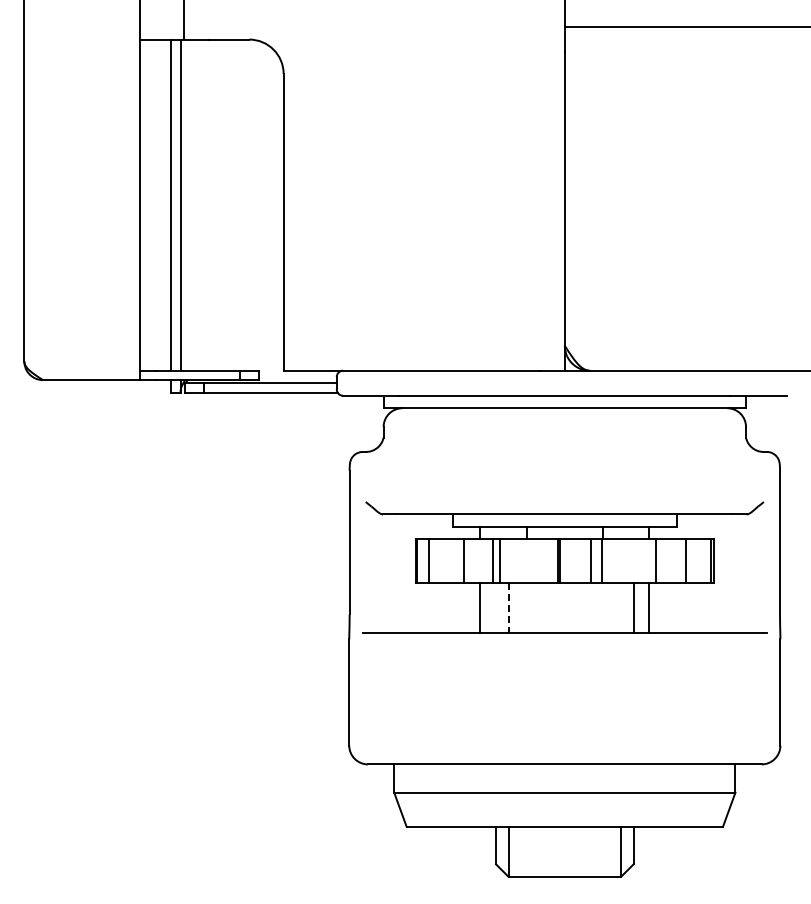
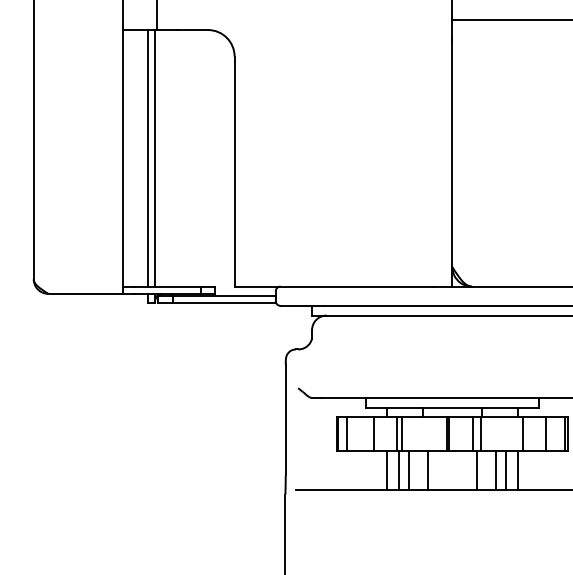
line: (496, 608) -> (399, 470), added
line: (508, 608) -> (408, 470), dashed -> solid
line: (533, 608) -> (428, 470), added
line: (596, 608) -> (476, 470), added
line: (621, 608) -> (496, 470), added

